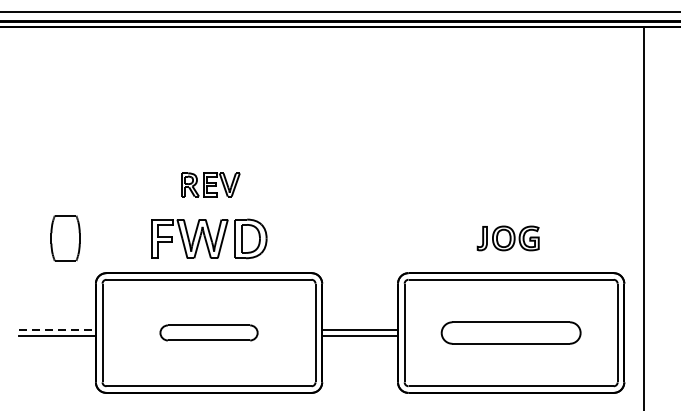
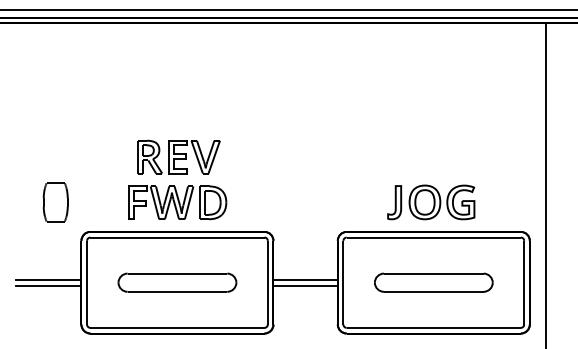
part: (210, 184) -> (178, 156), size x1.67
part: (508, 238) -> (431, 202), size x1.67
line: (57, 329) -> (48, 279), dashed -> solid
part: (209, 332) -> (177, 282), size x1.43

